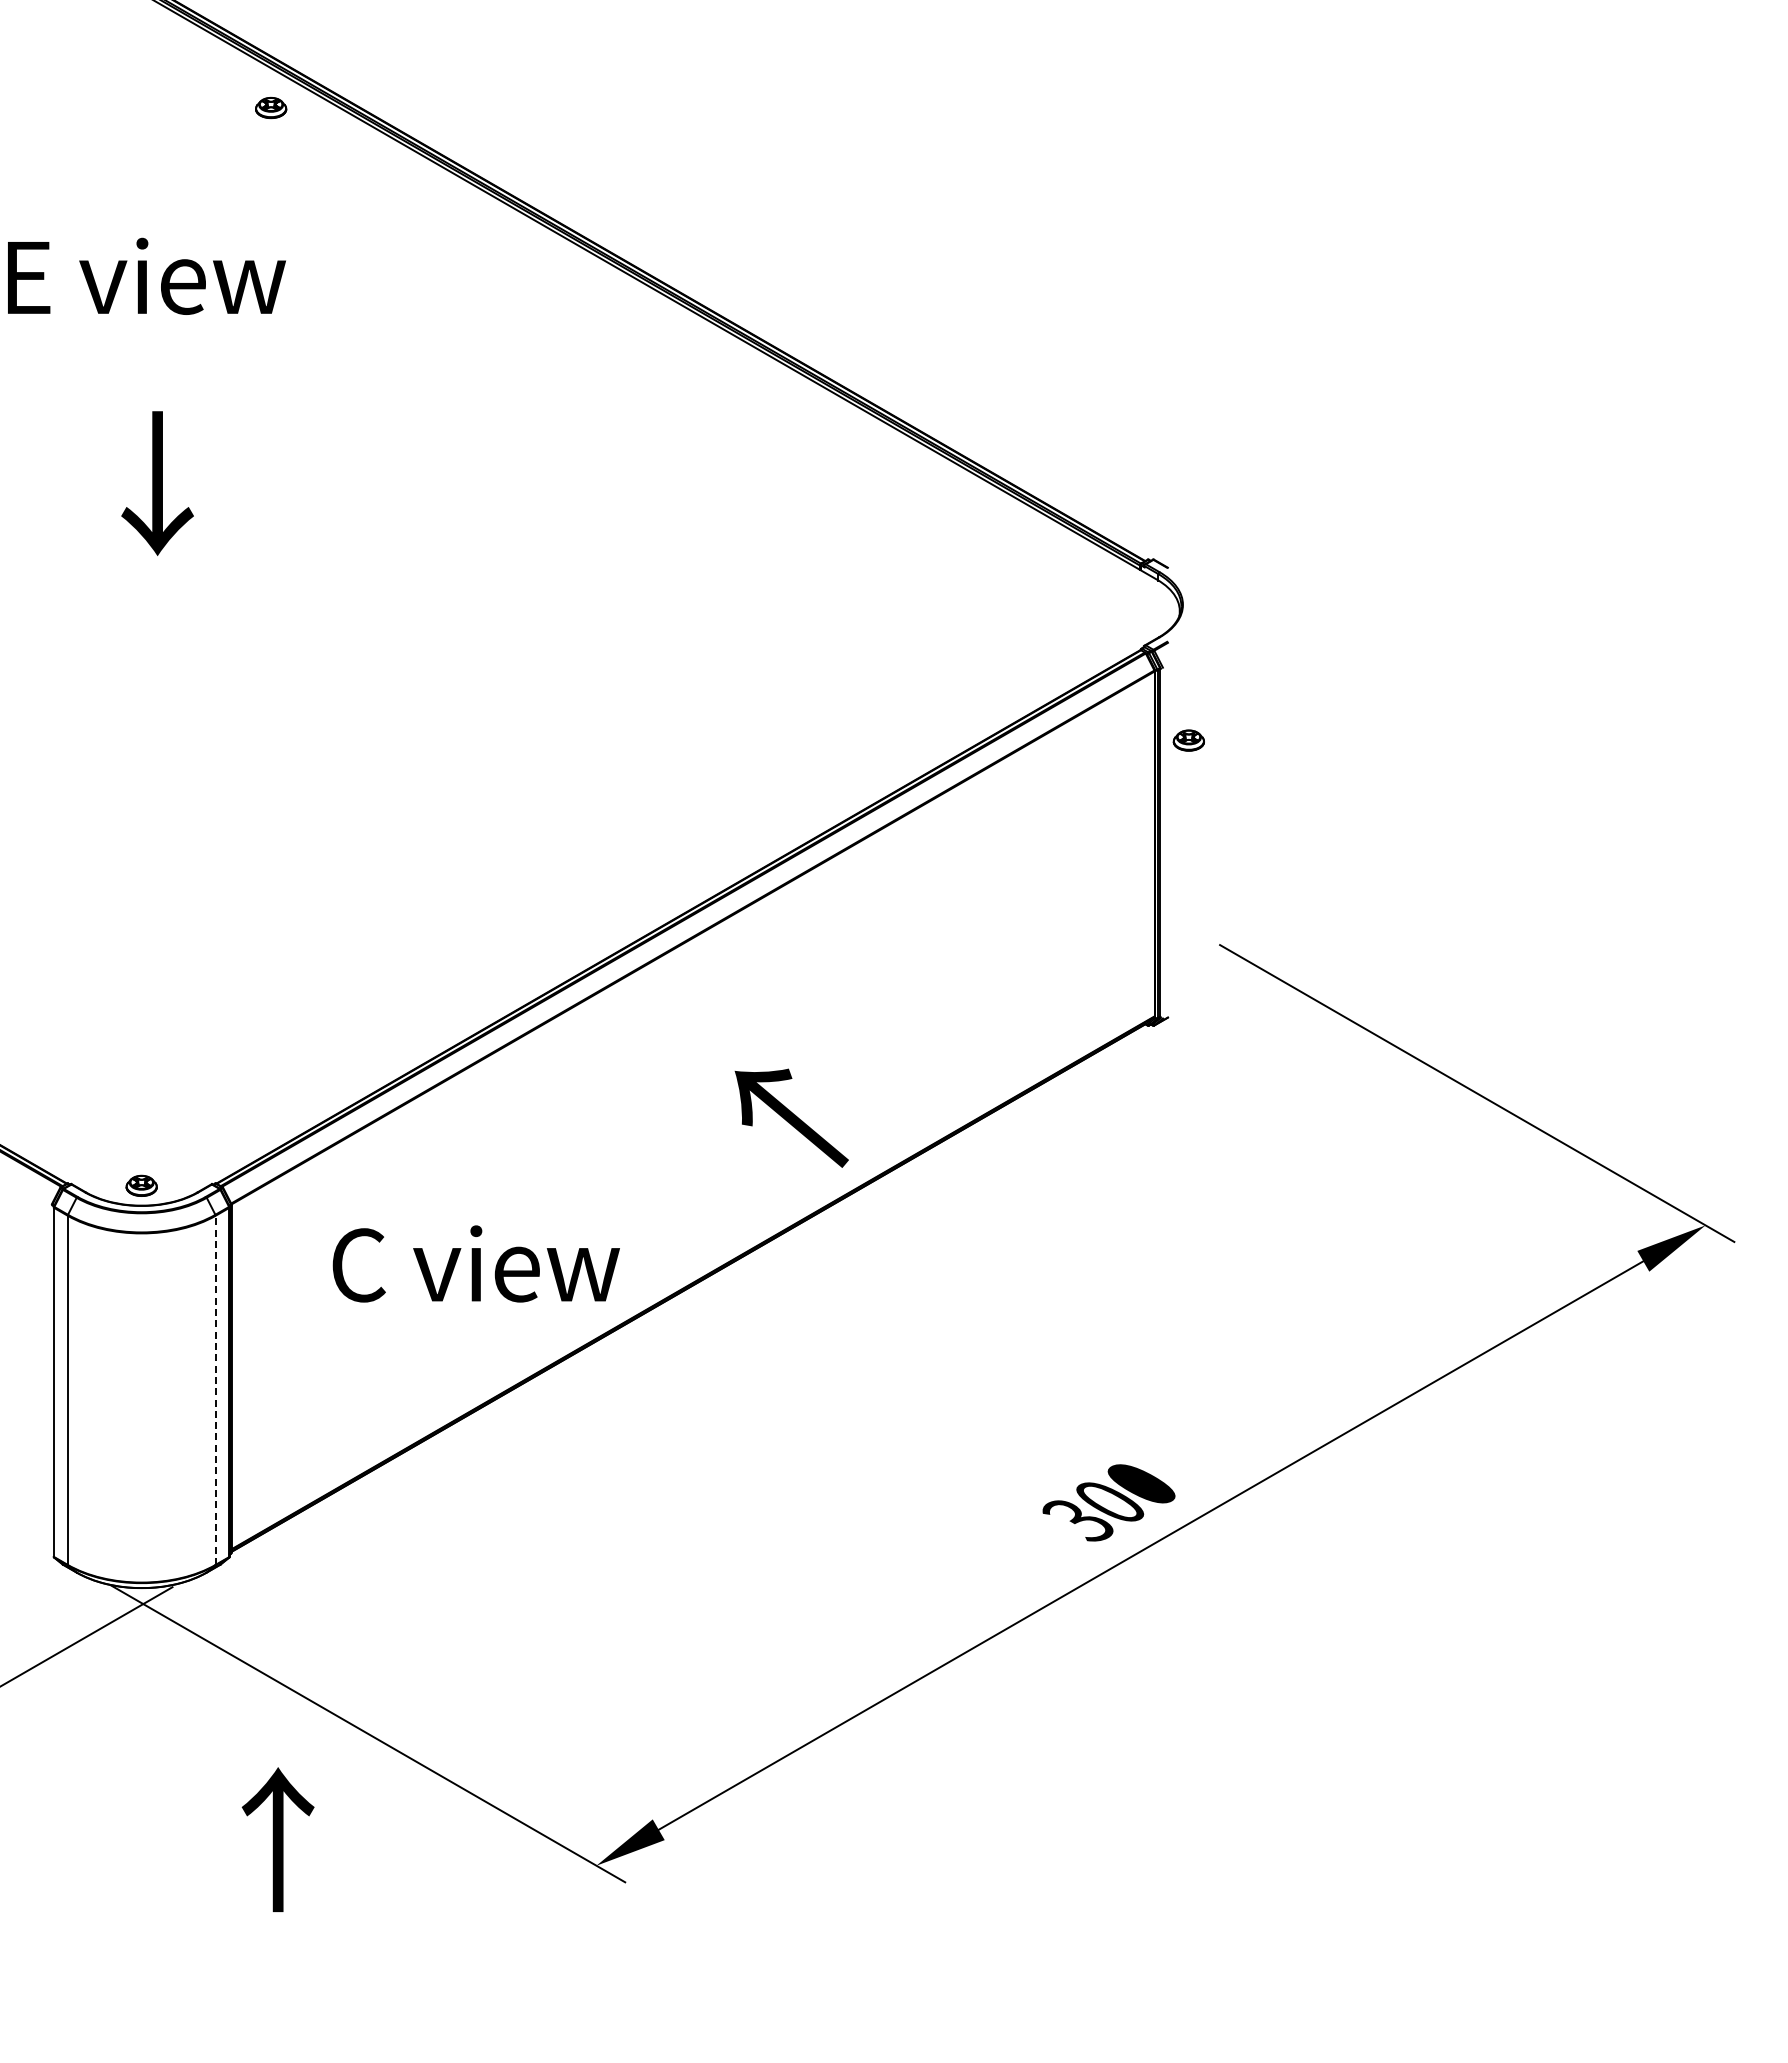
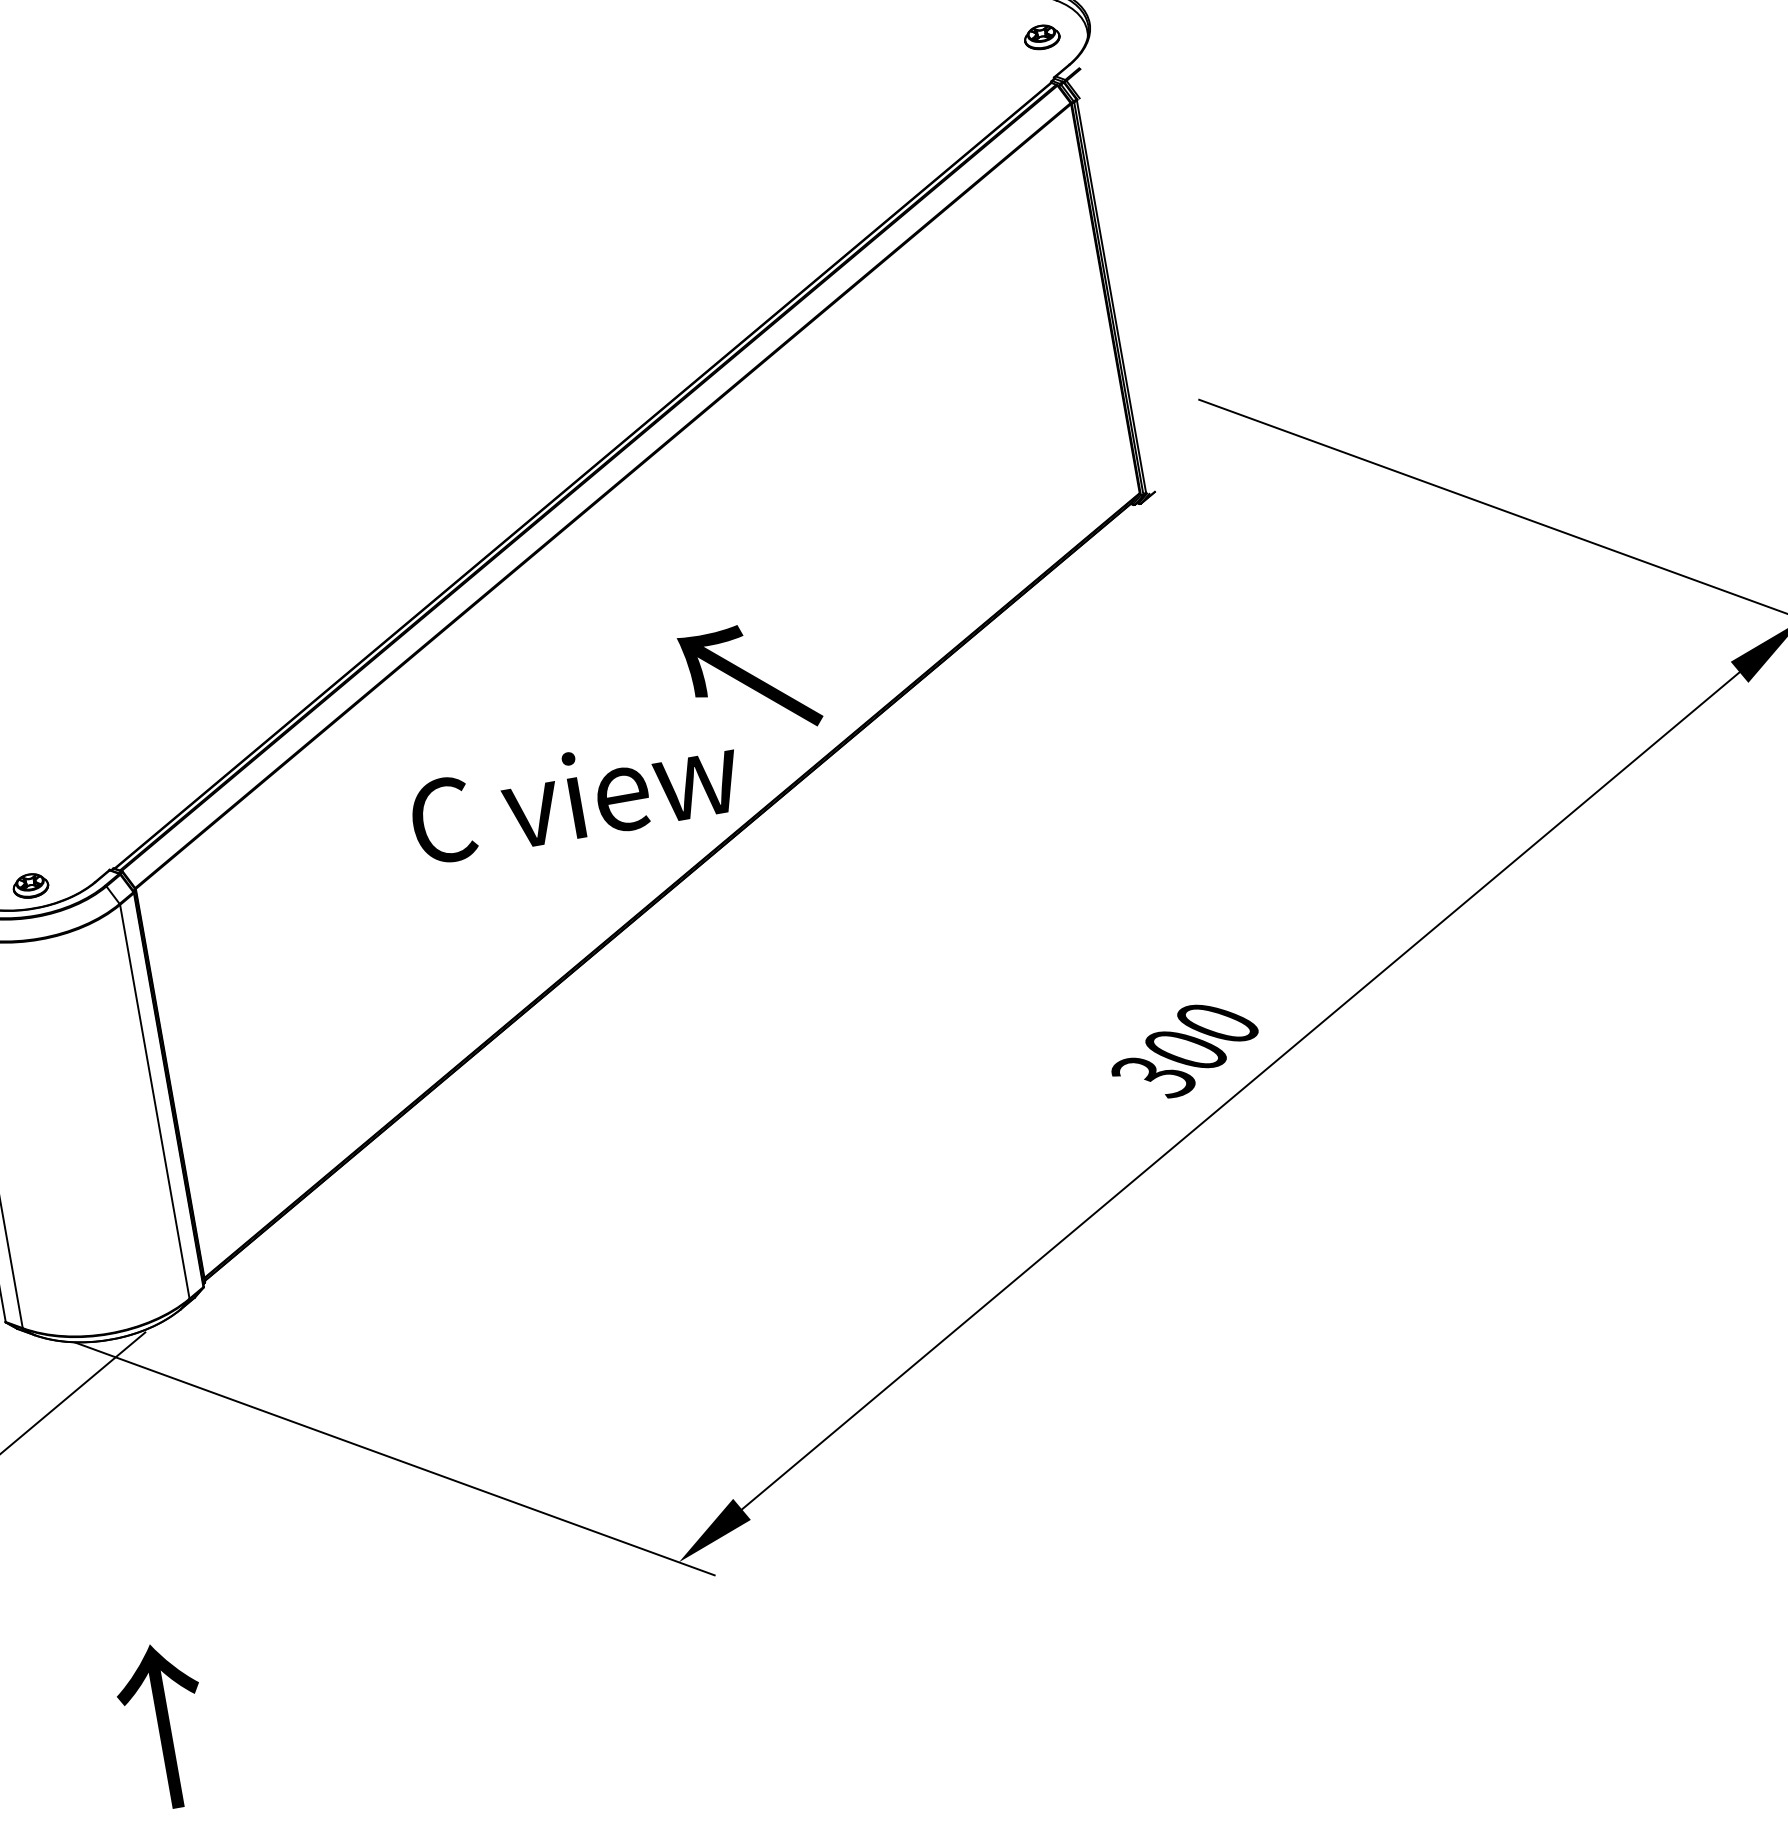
part: (1188, 740) -> (1041, 37), moved
text: (475, 1263) -> (573, 795), moved
line: (215, 1390) -> (154, 1102), dashed -> solid
text: (277, 1839) -> (163, 1726), moved

